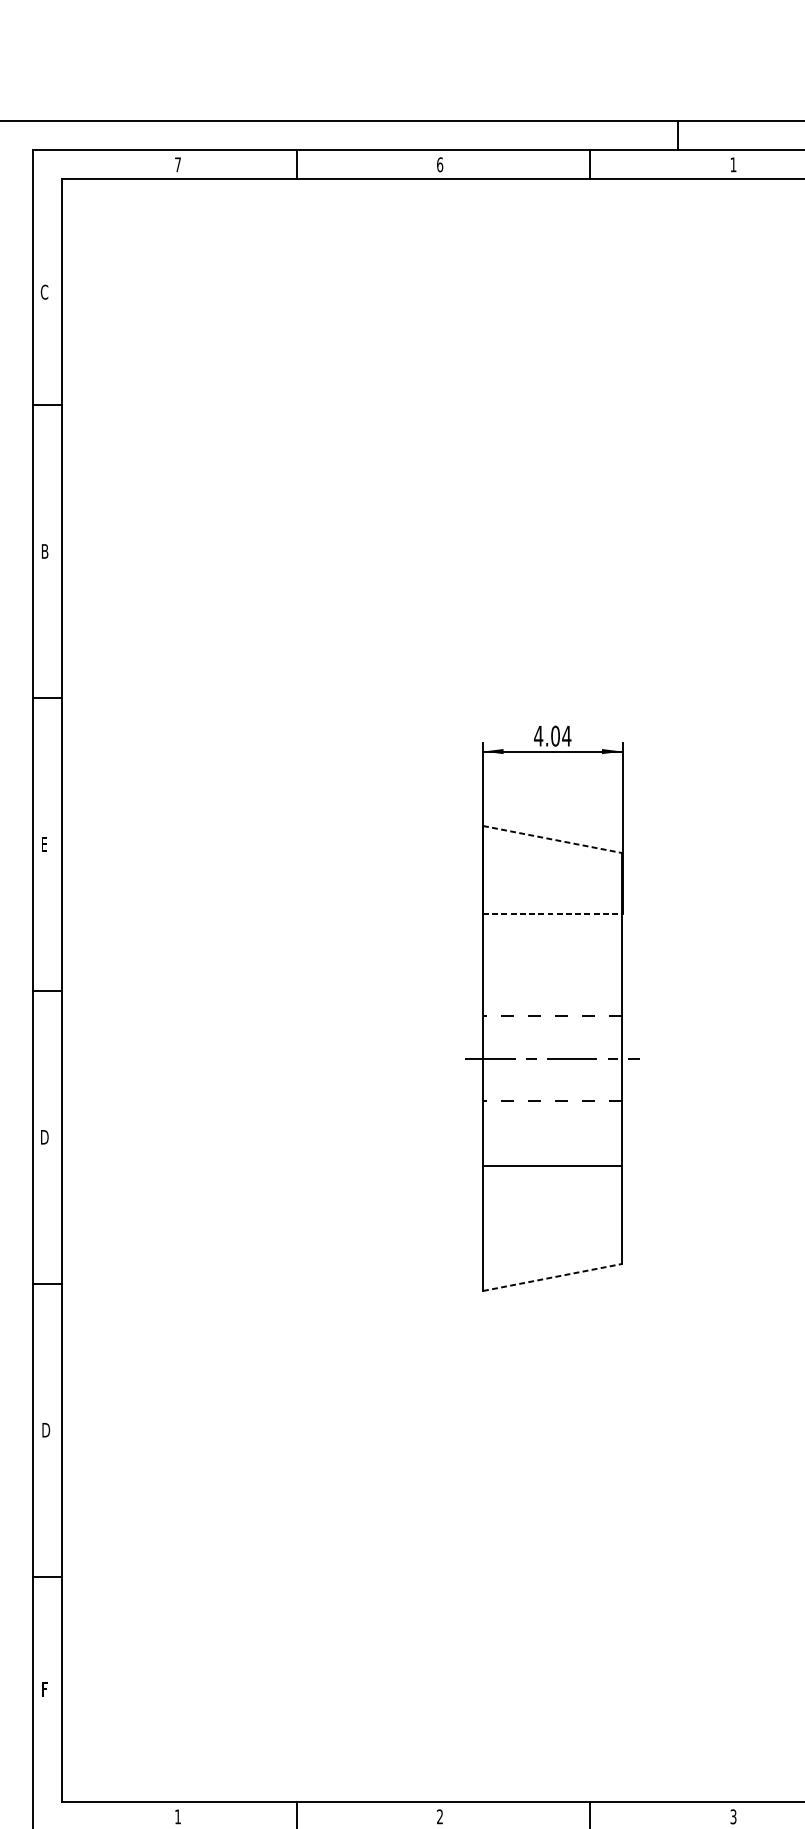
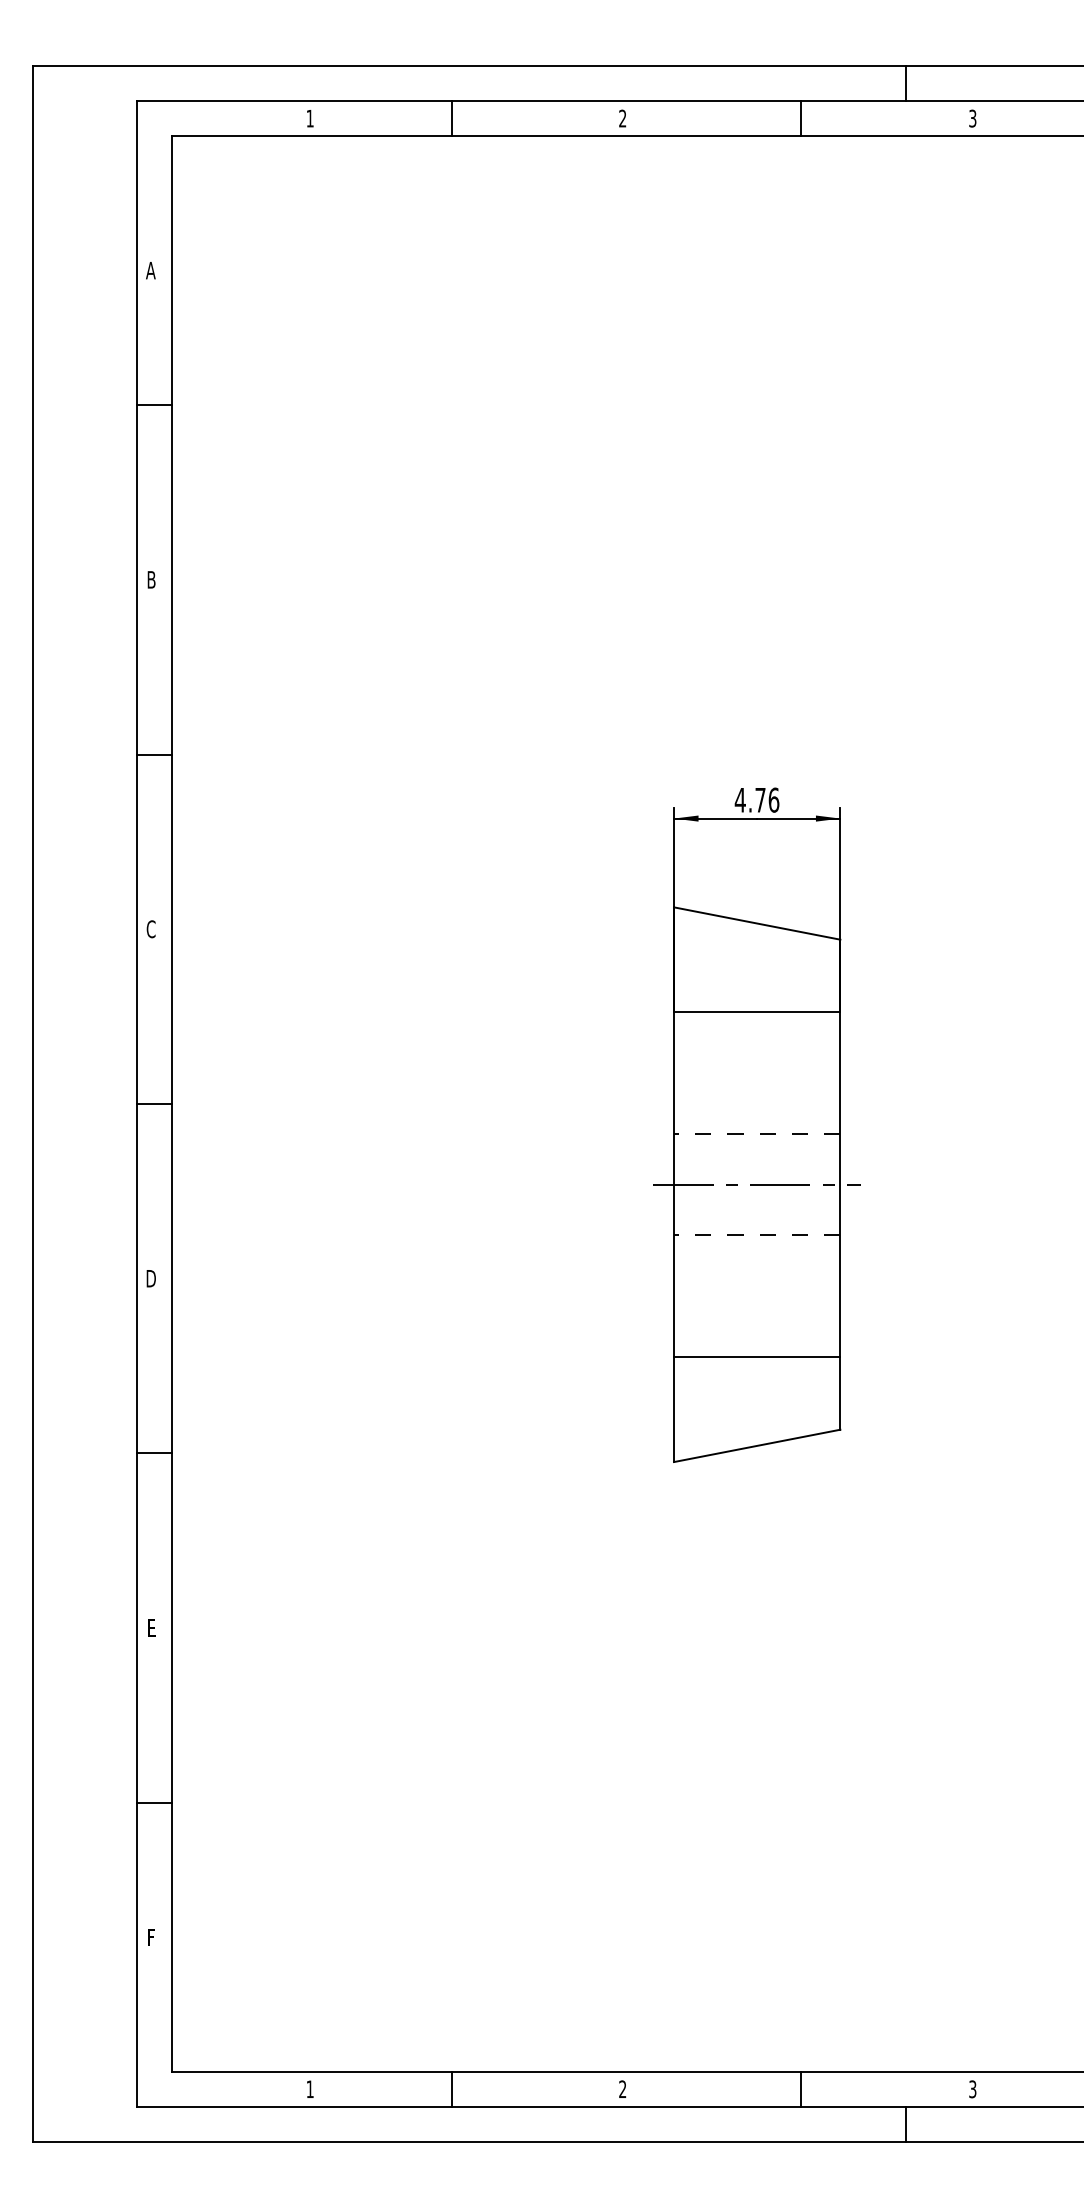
text: (177, 164) -> (309, 118), 7 -> 1
text: (439, 164) -> (622, 118), 6 -> 2
text: (733, 164) -> (972, 118), 1 -> 3
text: (44, 292) -> (150, 270), C -> A
text: (561, 735) -> (767, 799), 4.04 -> 4.76
line: (552, 839) -> (757, 923), dashed -> solid
text: (44, 844) -> (150, 929), E -> C
line: (552, 914) -> (757, 1012), dashed -> solid
line: (552, 1166) -> (757, 1357), moved
line: (552, 1277) -> (757, 1445), dashed -> solid
text: (45, 1429) -> (152, 1627), D -> E

